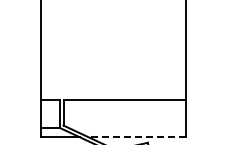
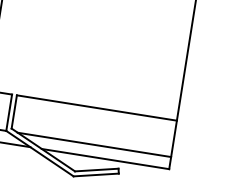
line: (126, 127) -> (93, 144), added
line: (137, 137) -> (106, 159), dashed -> solid

